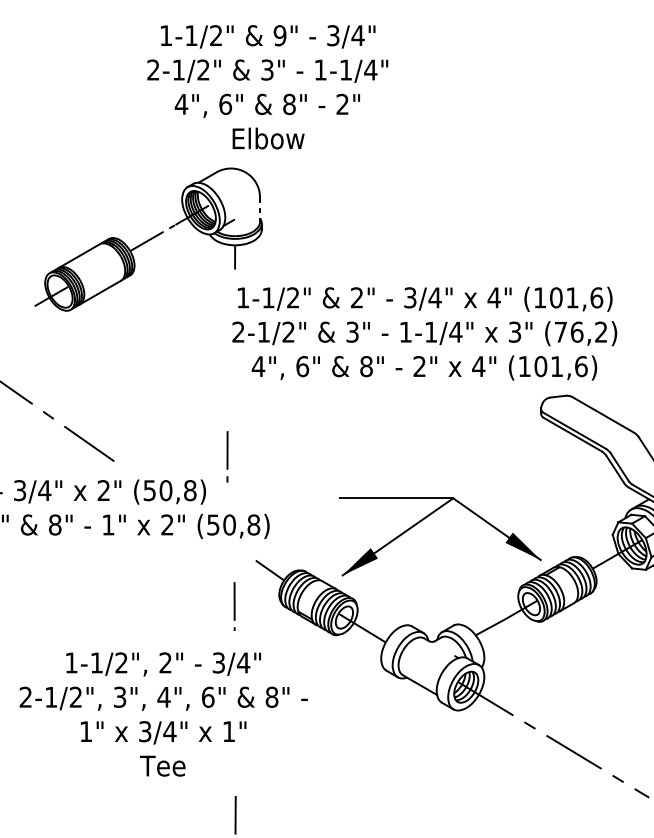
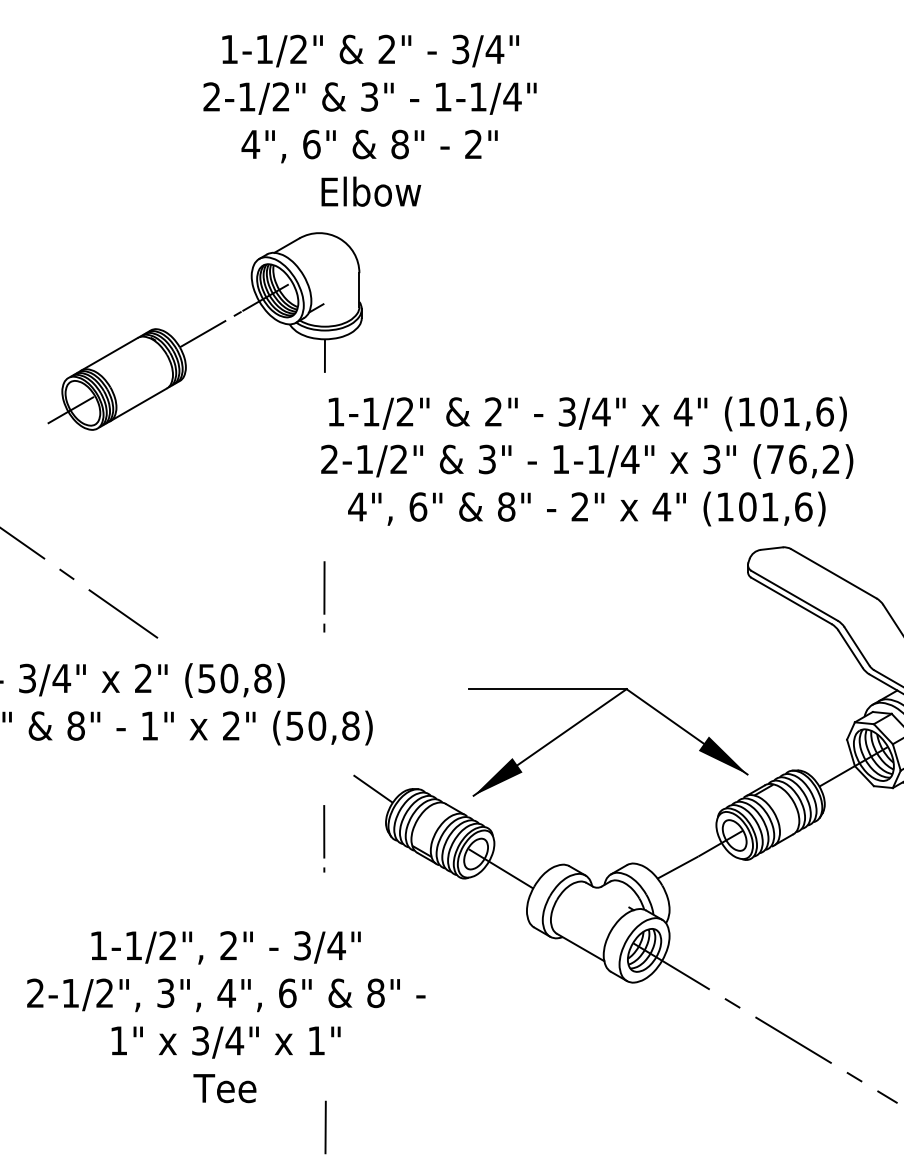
text: (279, 35) -> (386, 49), 9" -> 2"
line: (260, 209) -> (359, 289), dashed -> solid
line: (227, 456) -> (324, 596), moved
text: (163, 714) -> (226, 1017), moved

